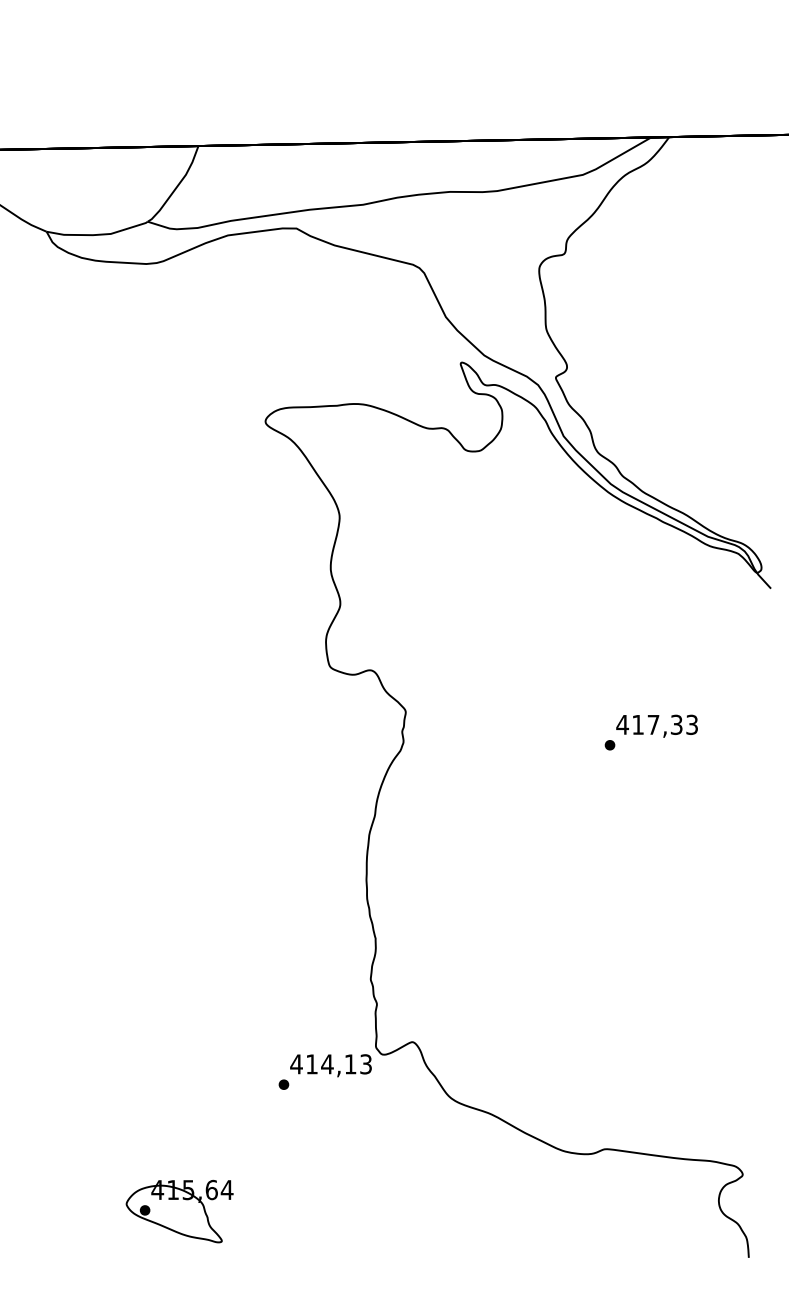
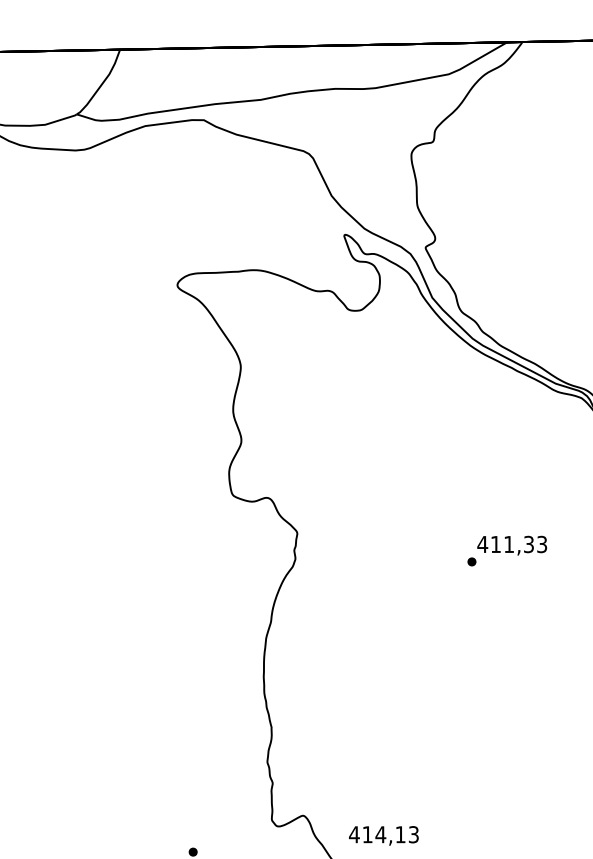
text: (653, 724) -> (509, 544), 417,33 -> 411,33
text: (330, 1065) -> (383, 835), moved

